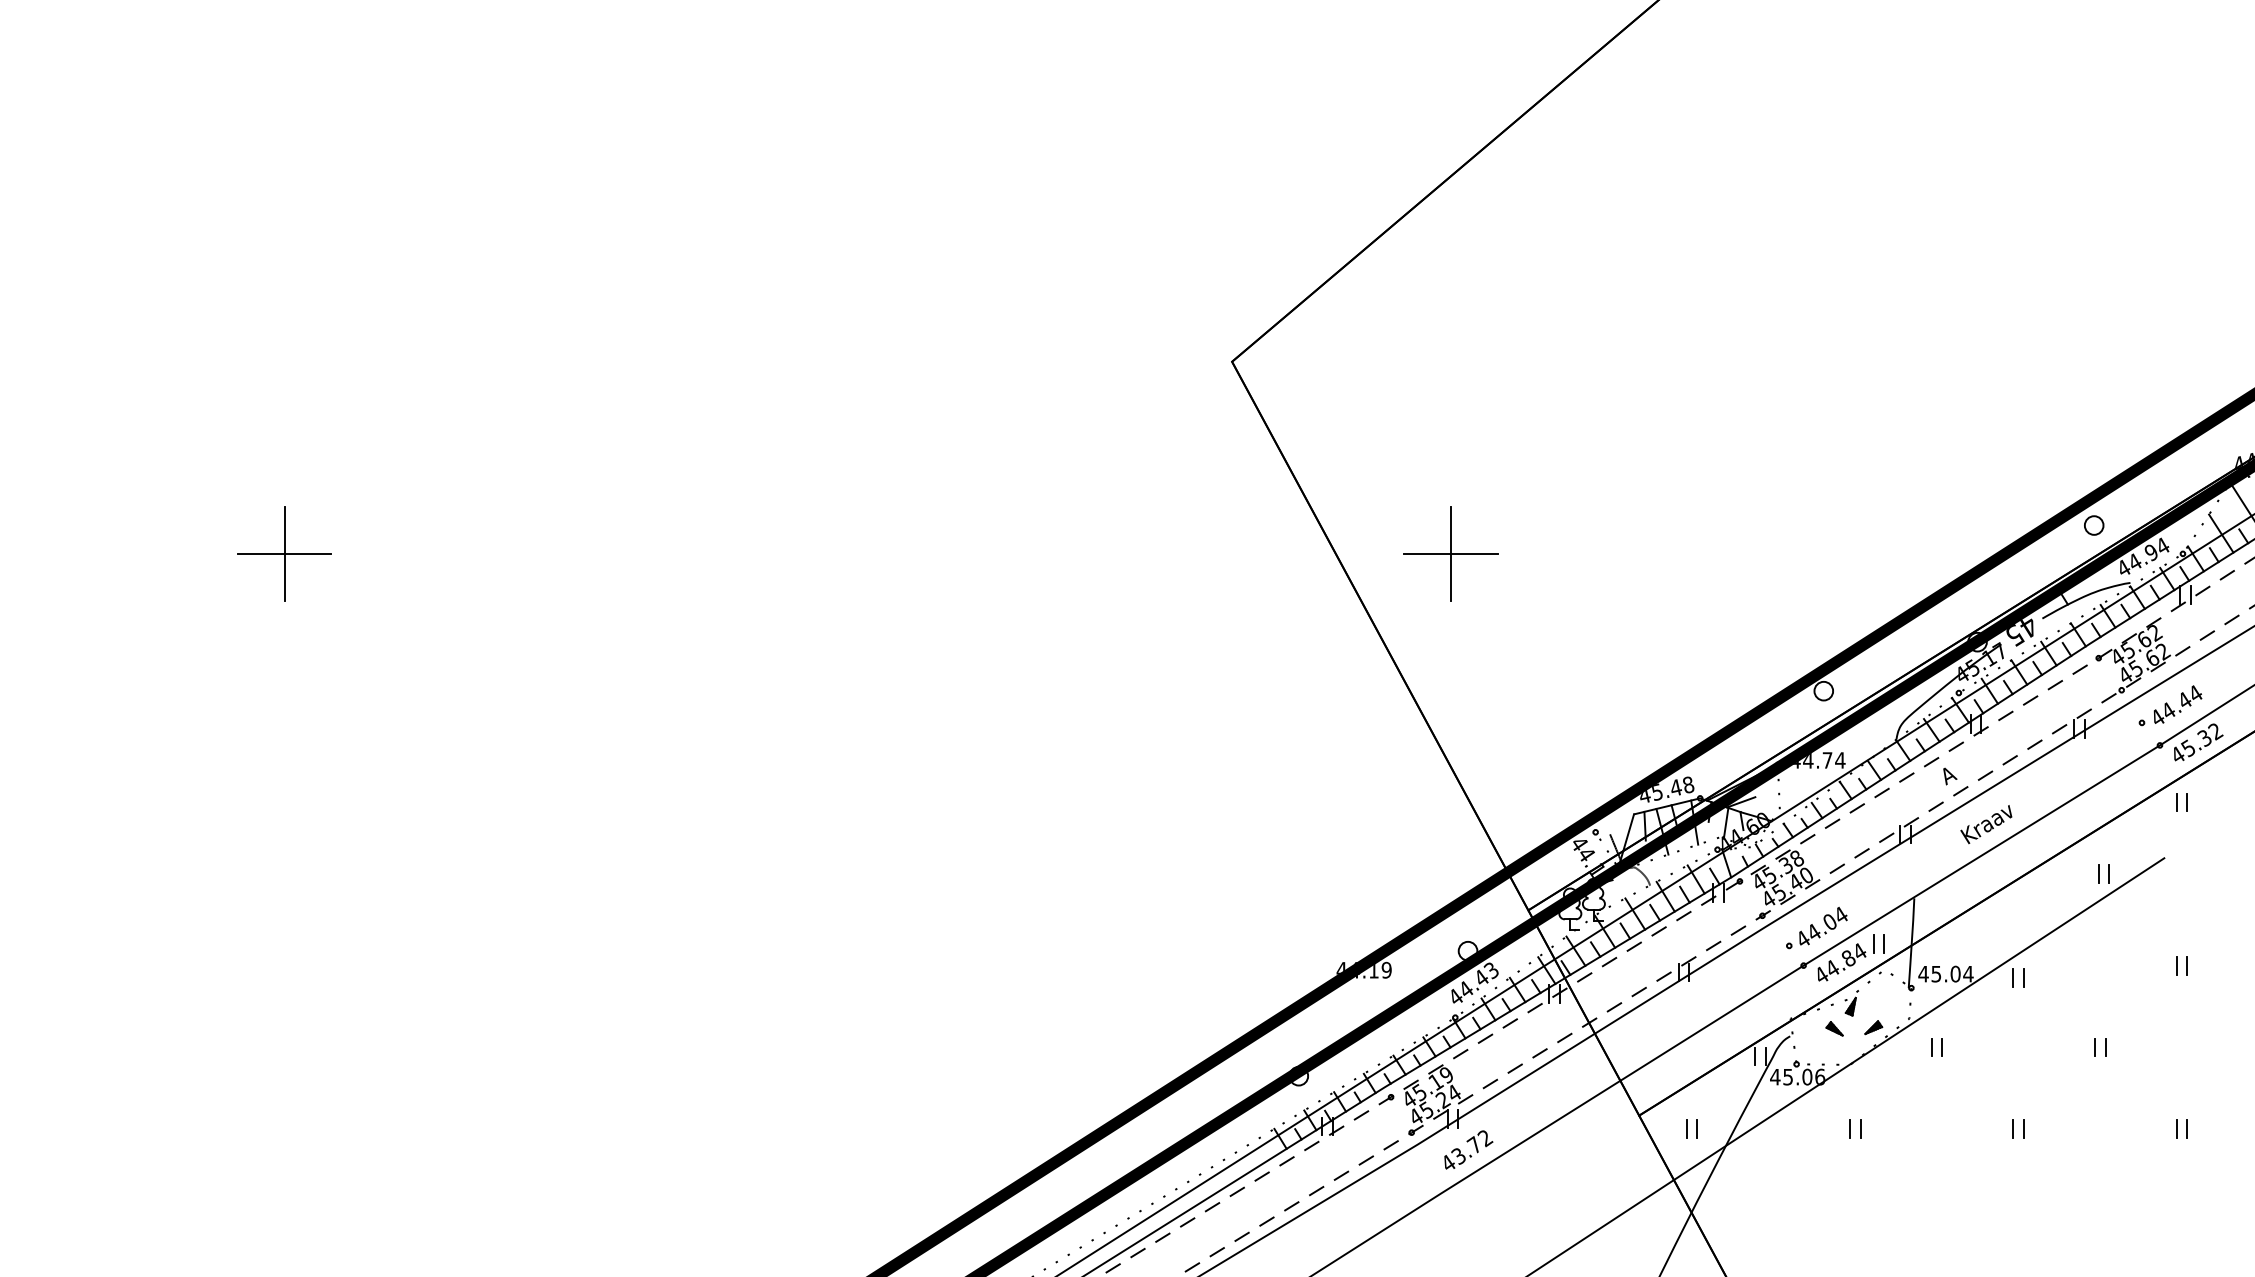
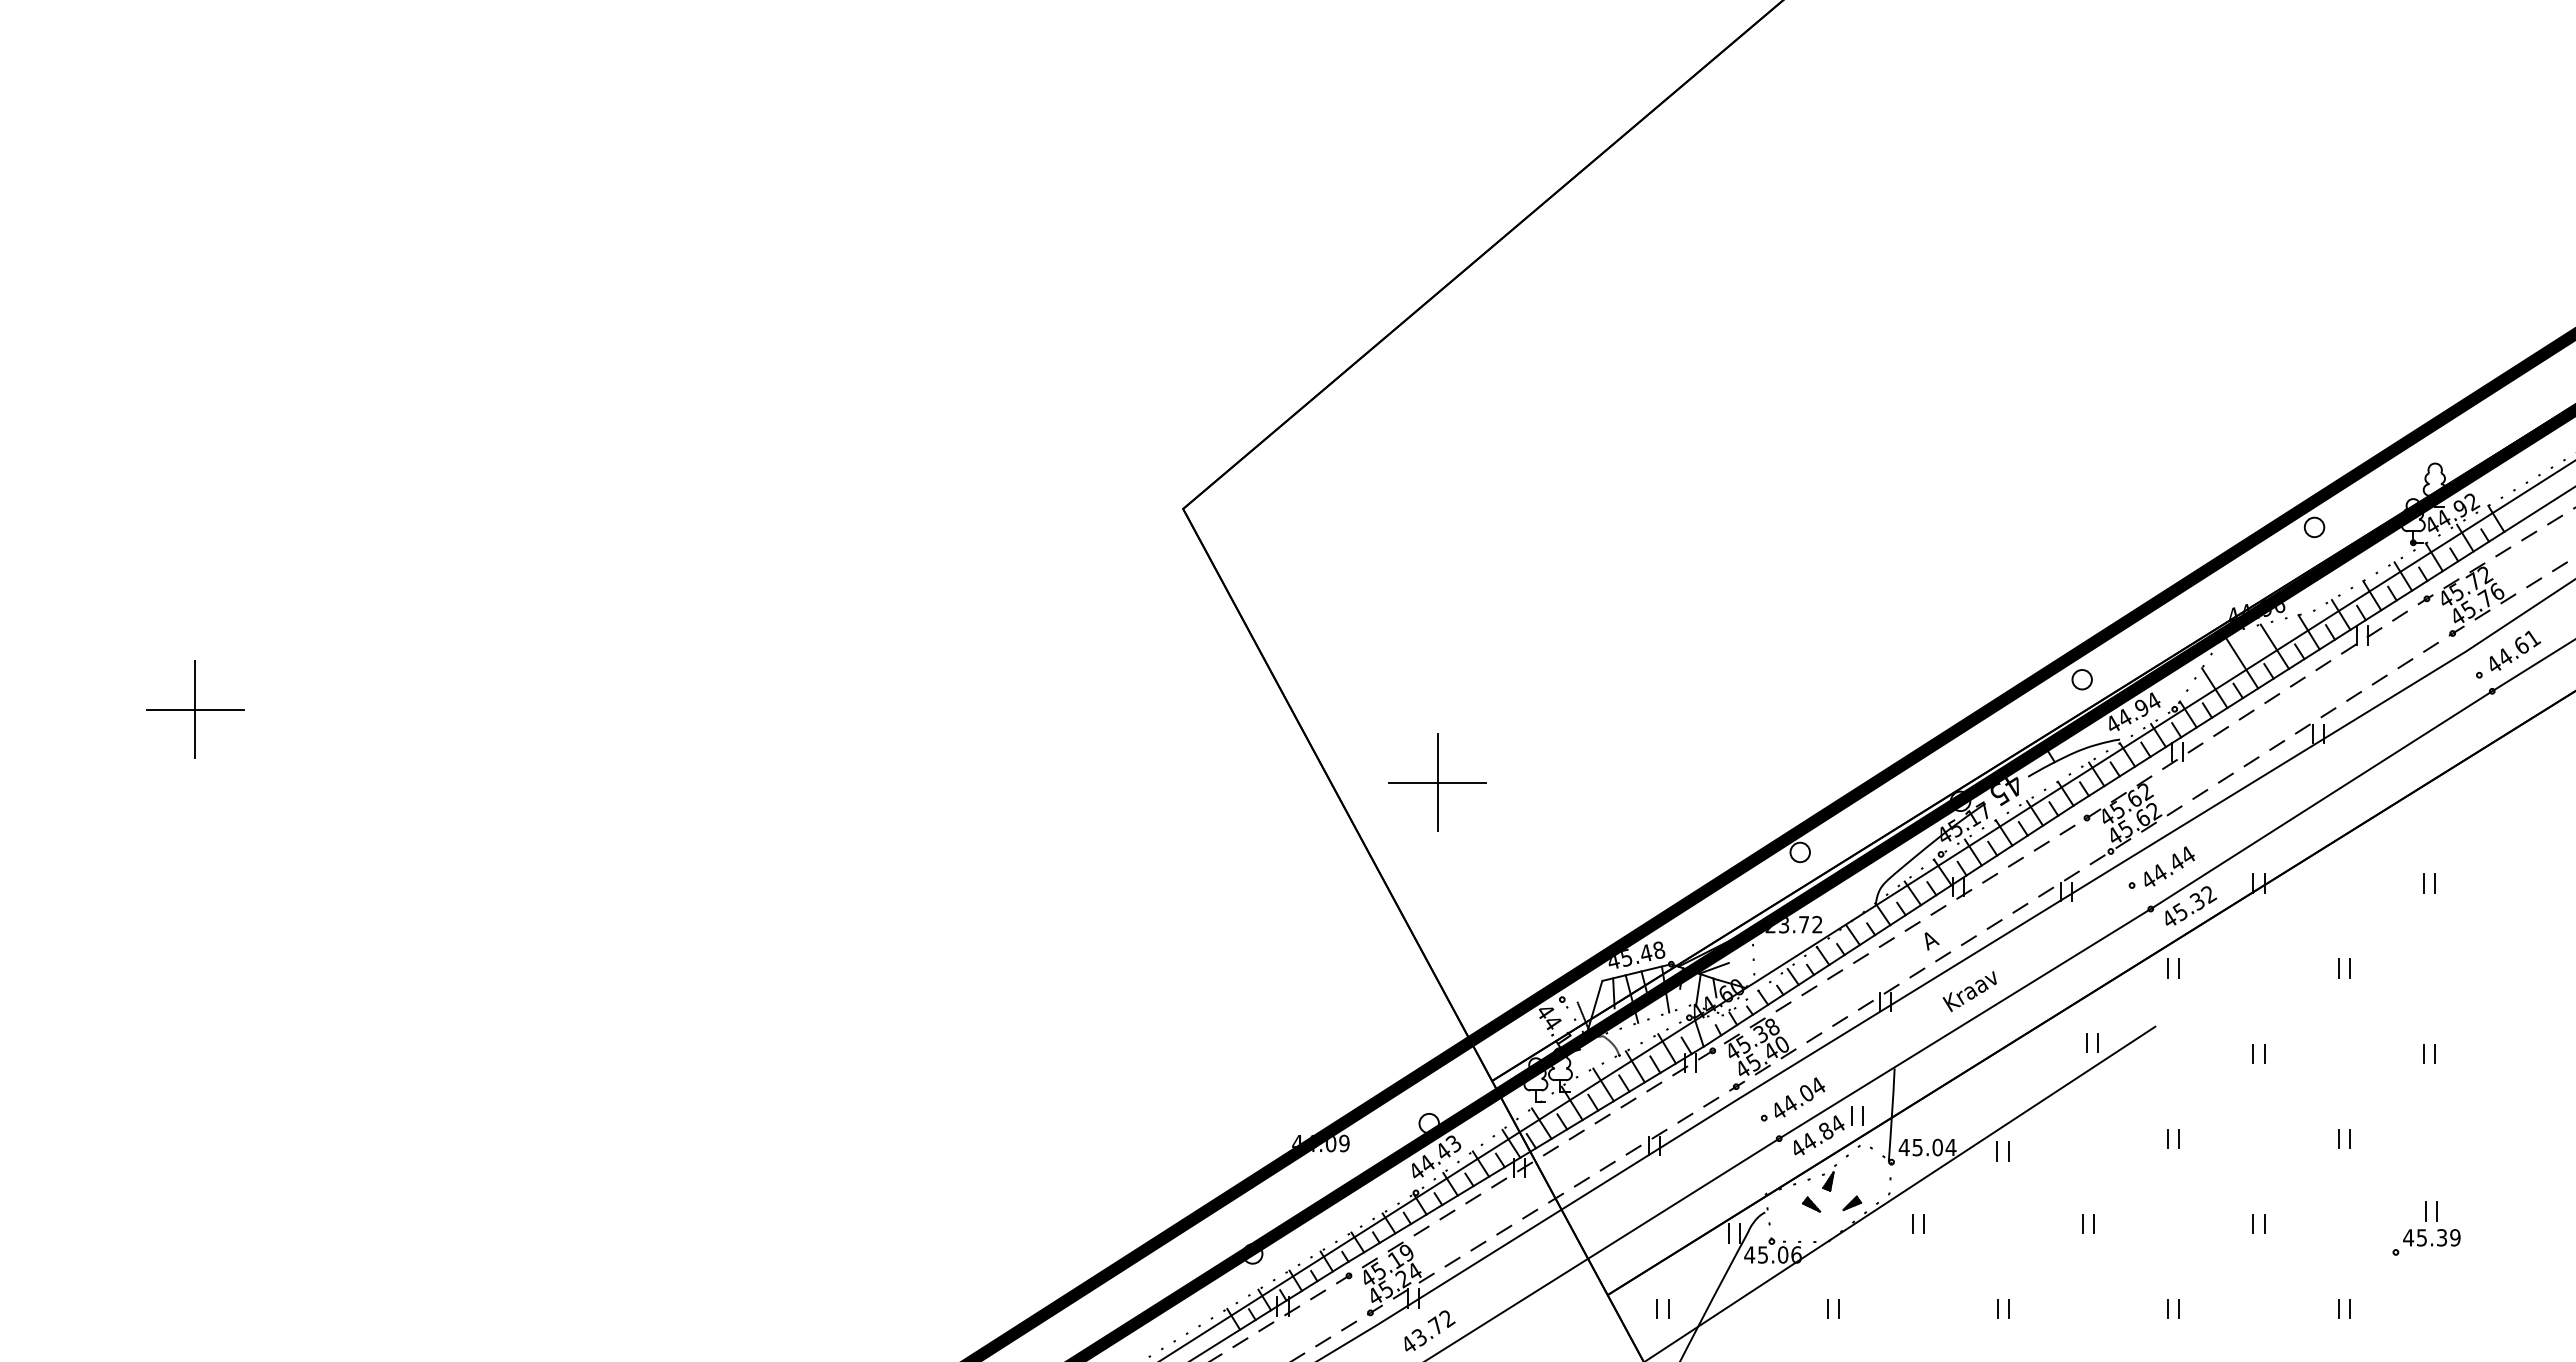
part: (1451, 554) -> (1437, 782), moved
text: (1818, 760) -> (1794, 924), 44.74 -> 23.72
text: (1373, 971) -> (1330, 1144), 44.19 -> 44.09

